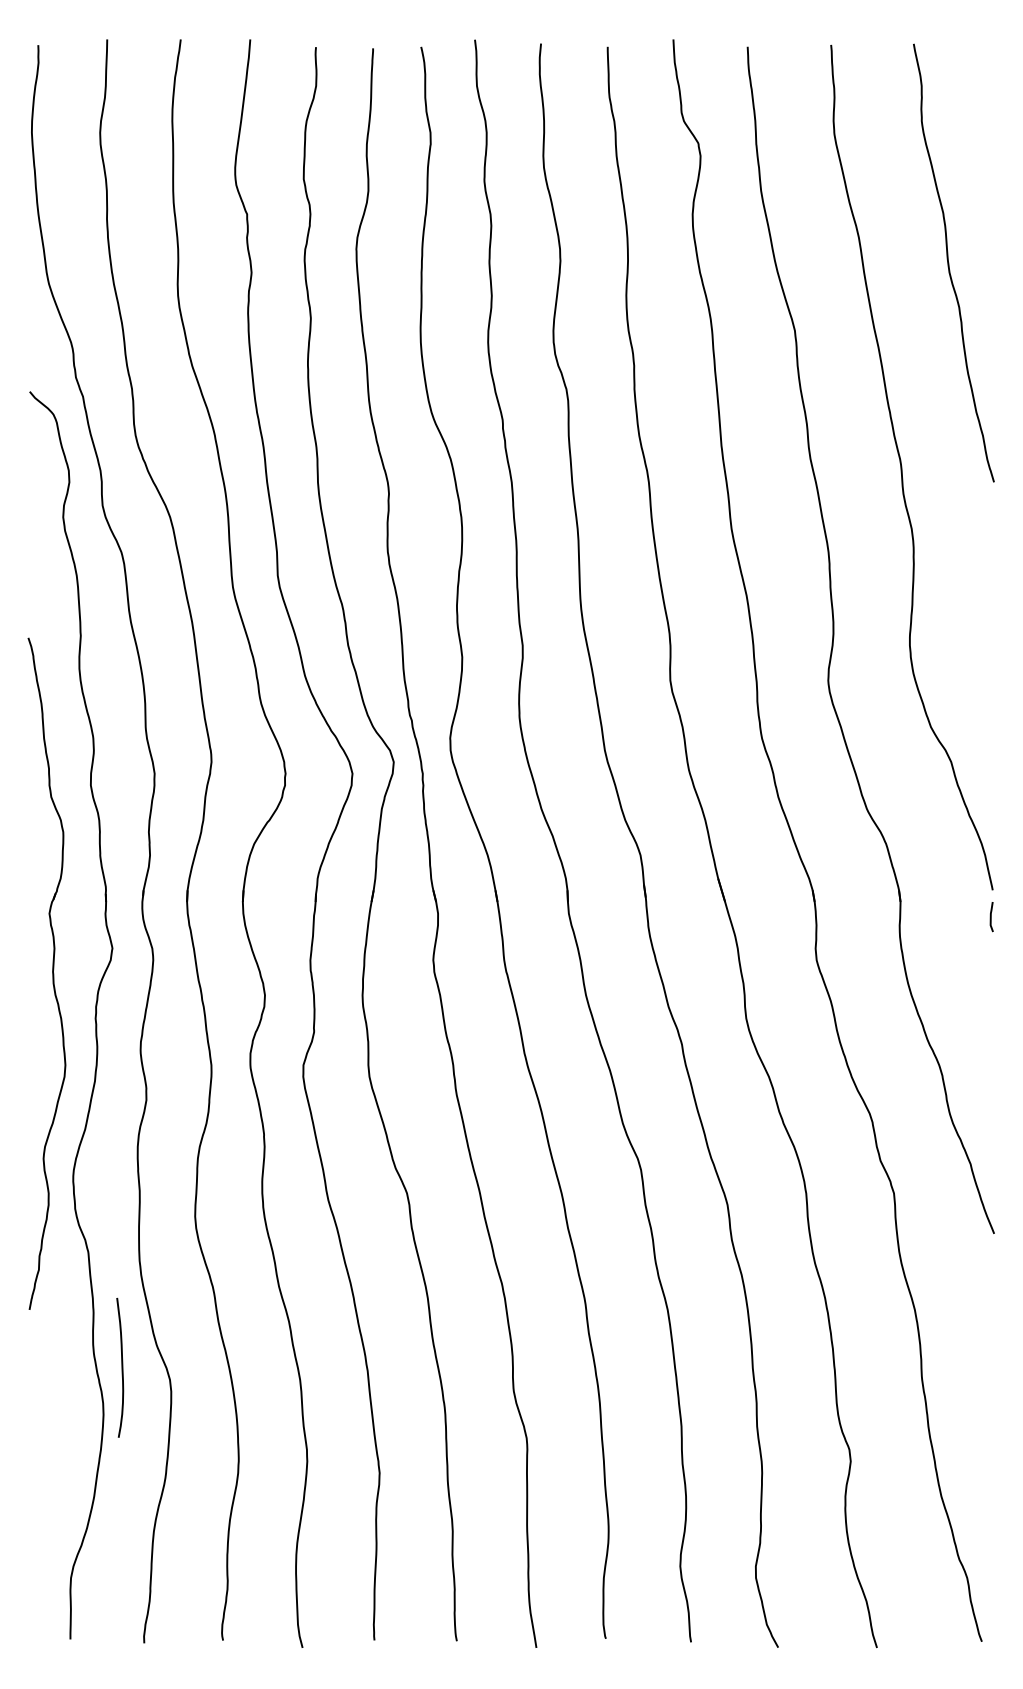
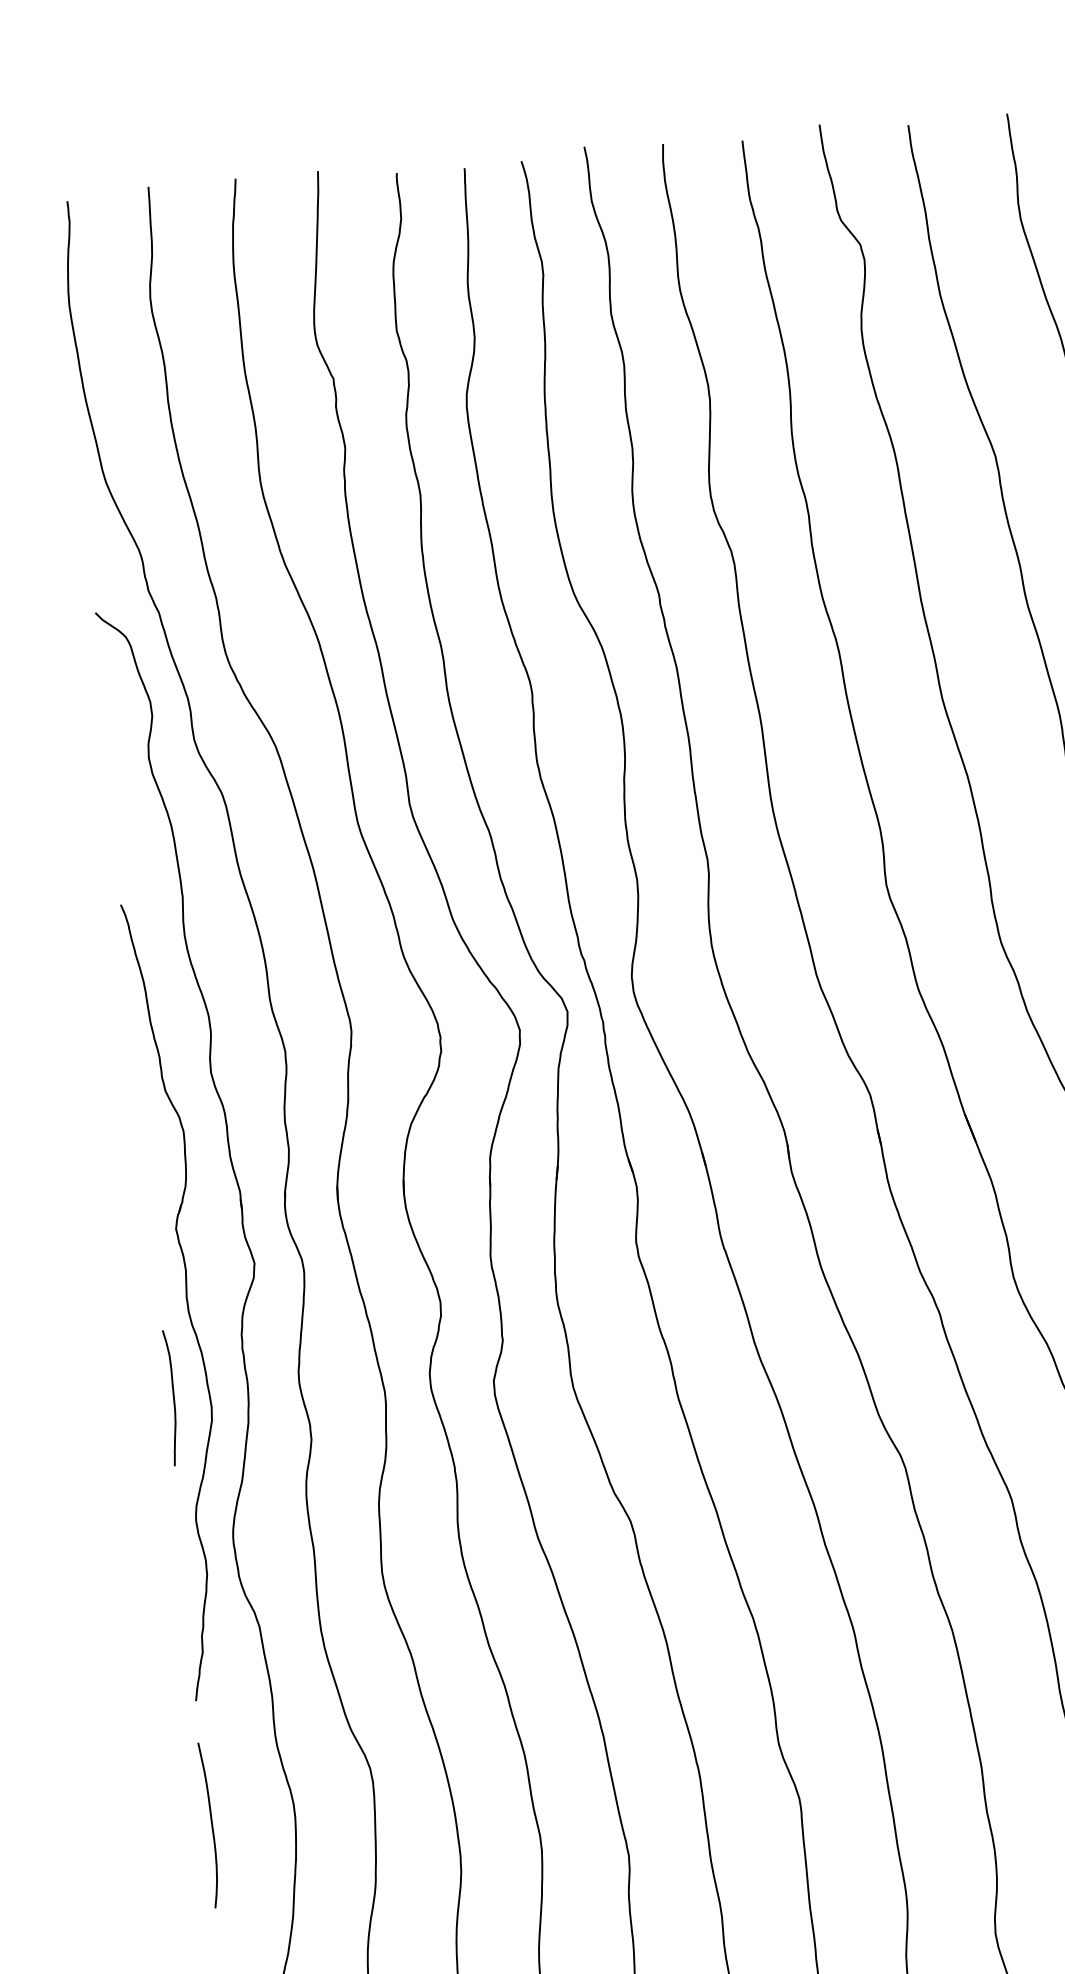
curve: (33, 1054) -> (172, 1397), added
curve: (121, 1367) -> (211, 1824), moved

